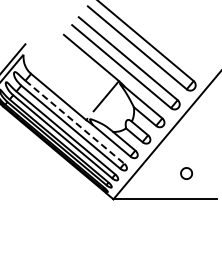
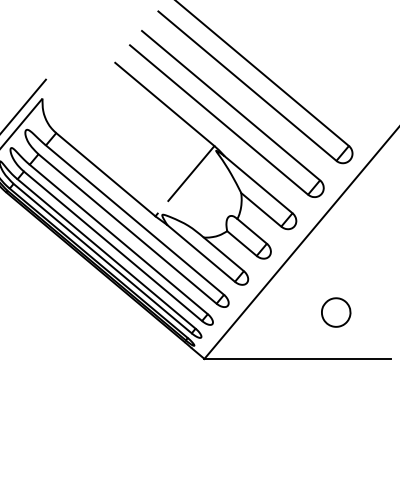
line: (74, 122) -> (134, 220), dashed -> solid
part: (186, 173) -> (335, 312), size x1.43

